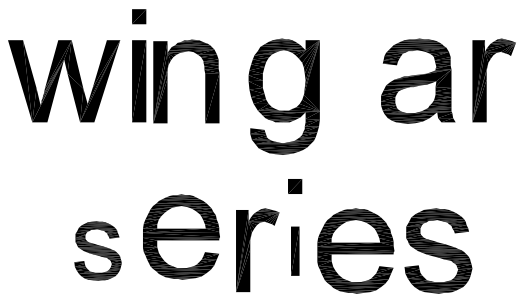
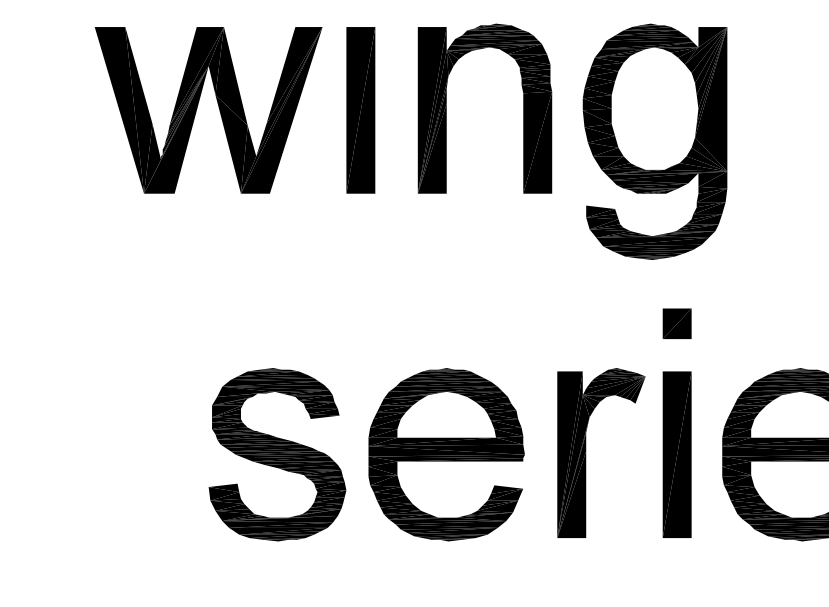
part: (167, 81) -> (446, 108), moved
part: (181, 236) -> (446, 453), moved
part: (97, 250) -> (276, 453), size x1.43
part: (295, 251) -> (677, 455), size x1.67

